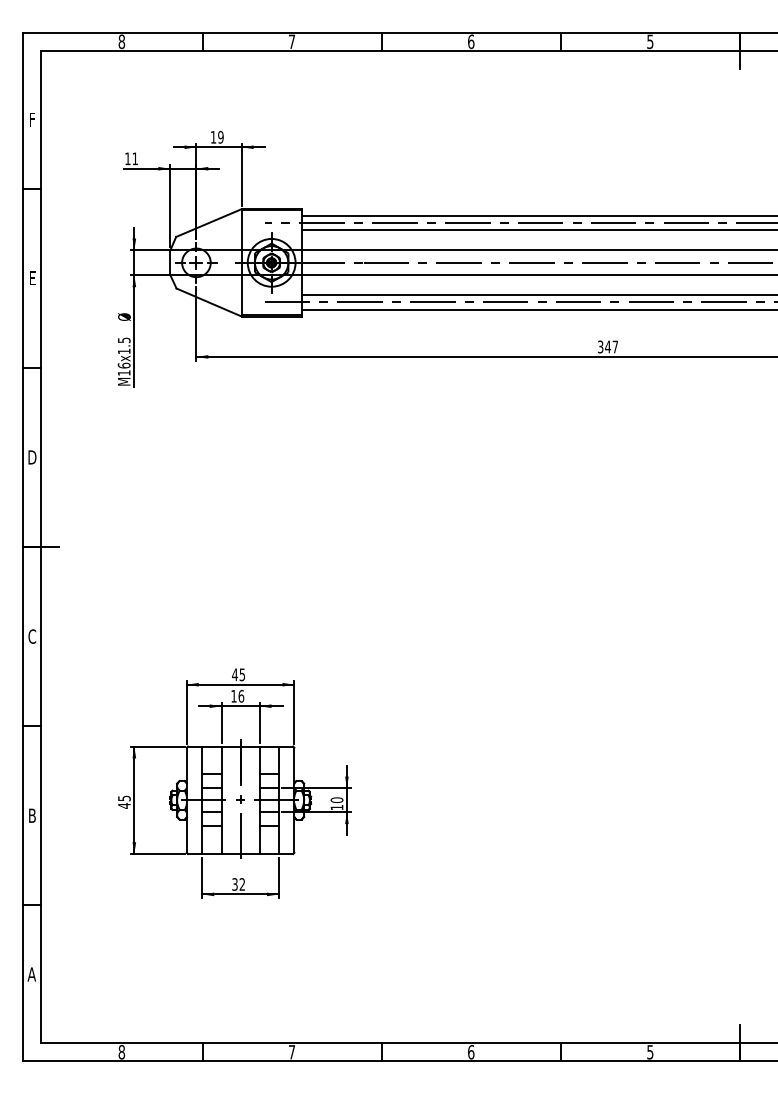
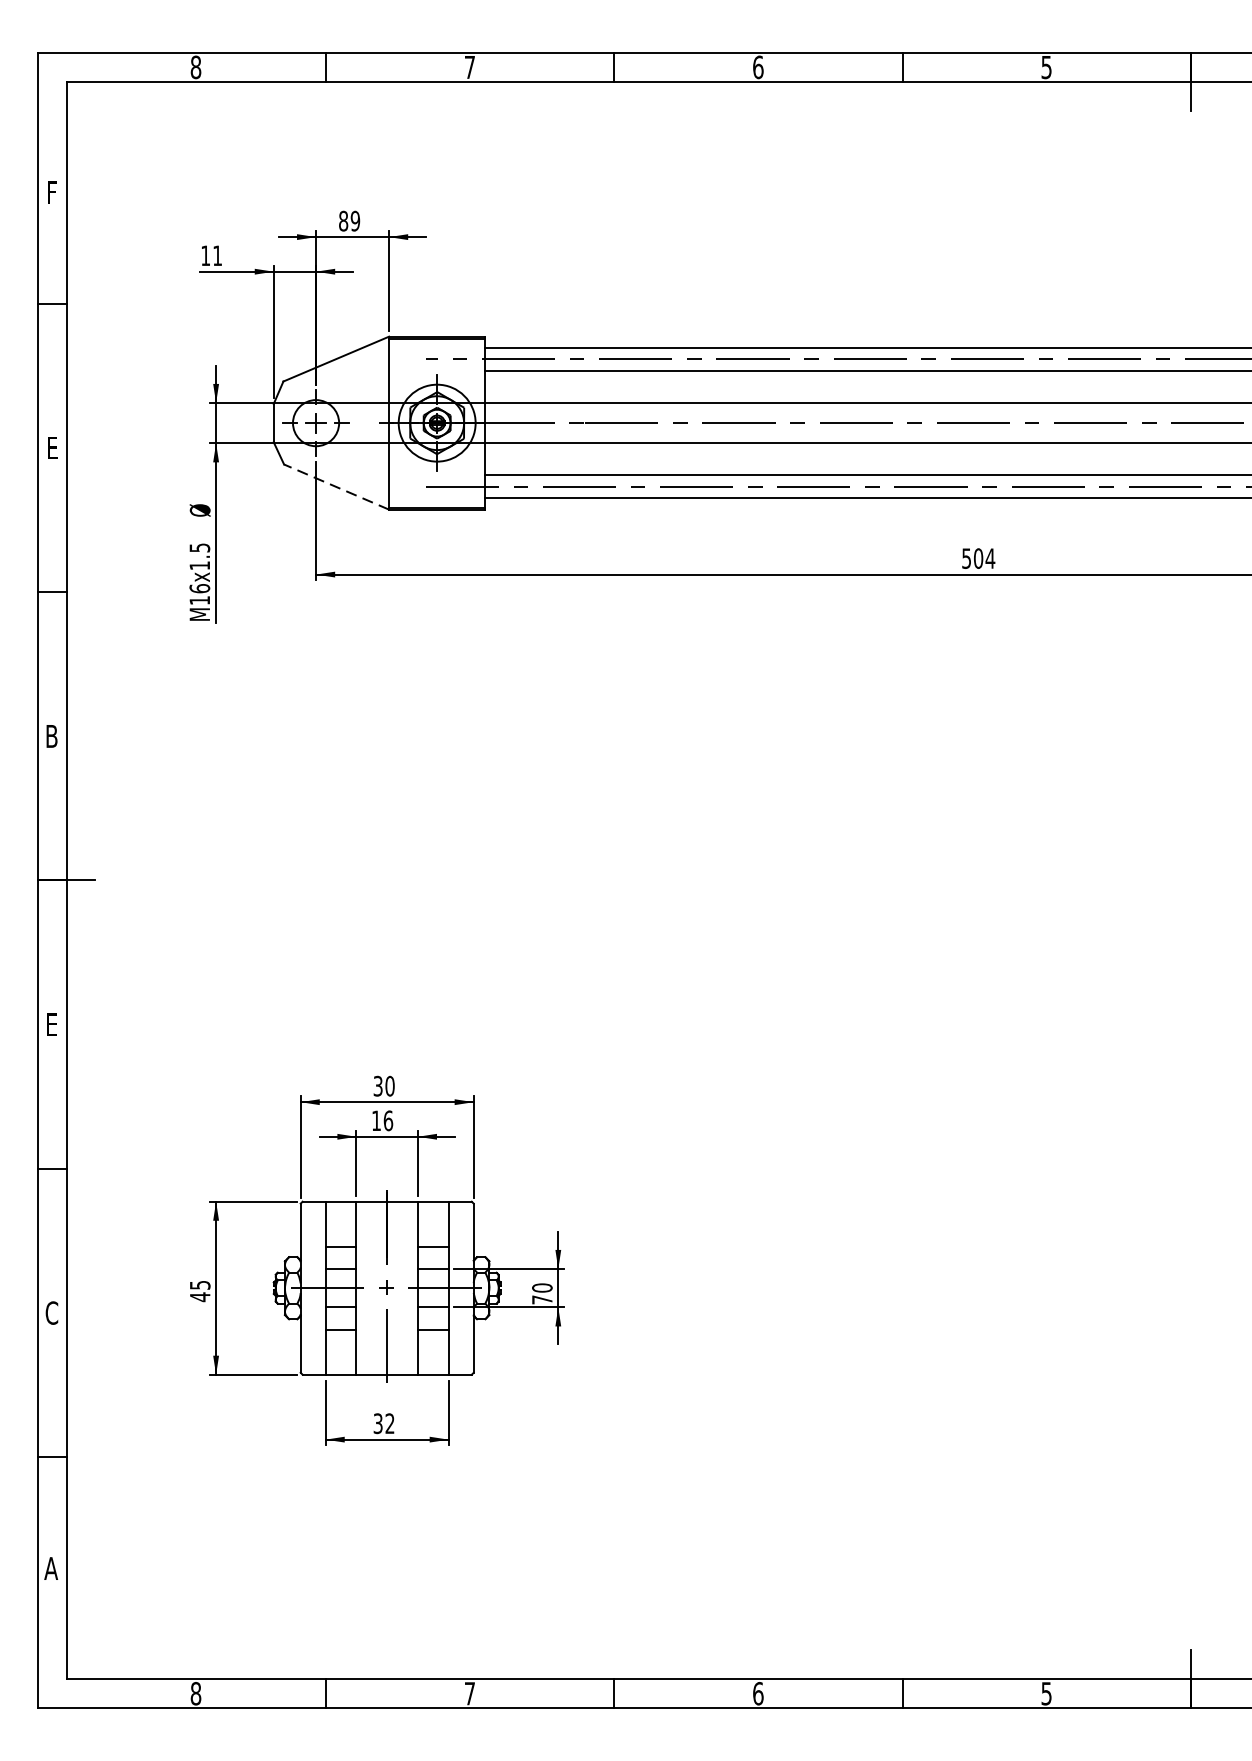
text: (213, 136) -> (343, 219), 19 -> 89
line: (209, 302) -> (337, 486), solid -> dashed
text: (608, 346) -> (979, 557), 347 -> 504
text: (32, 457) -> (52, 736), D -> B
text: (32, 636) -> (52, 1024), C -> E
text: (238, 674) -> (383, 1085), 45 -> 30
text: (336, 807) -> (541, 1299), 10 -> 70
text: (32, 815) -> (52, 1312), B -> C

